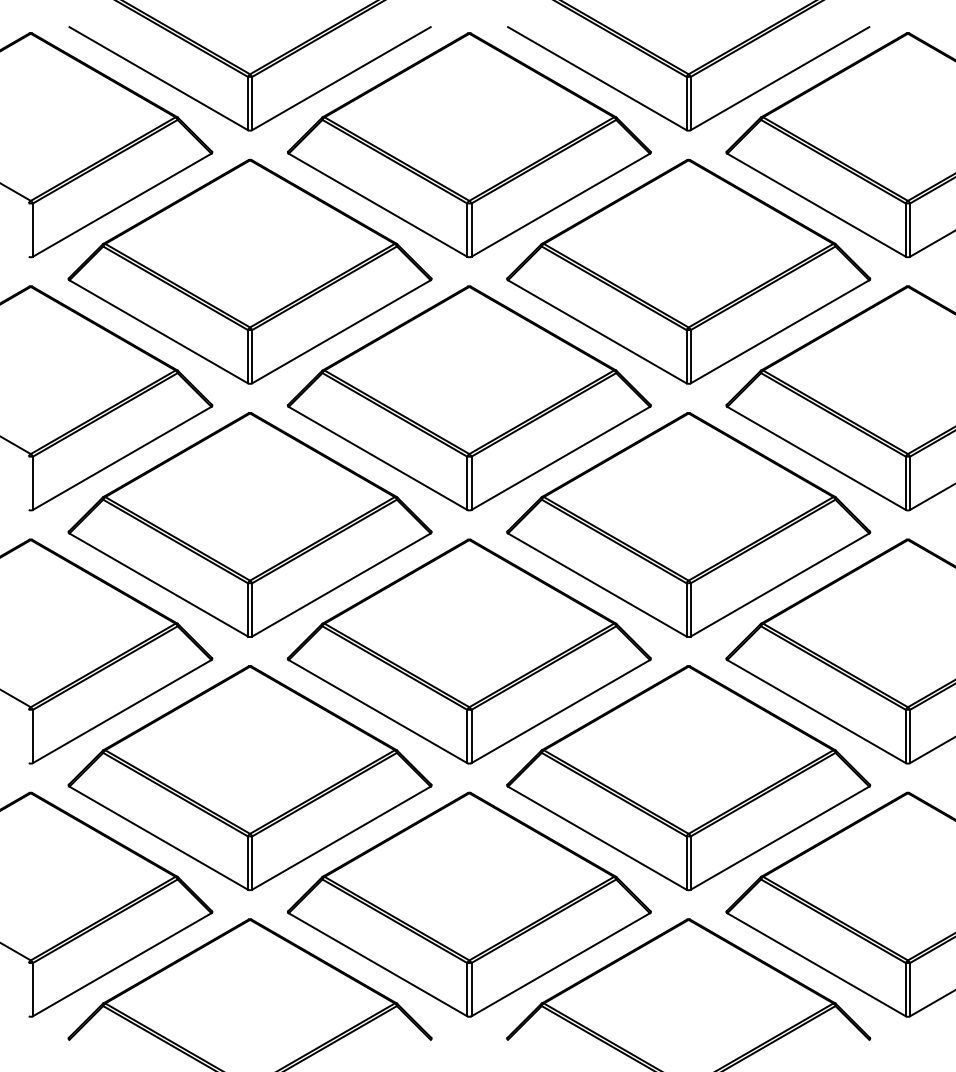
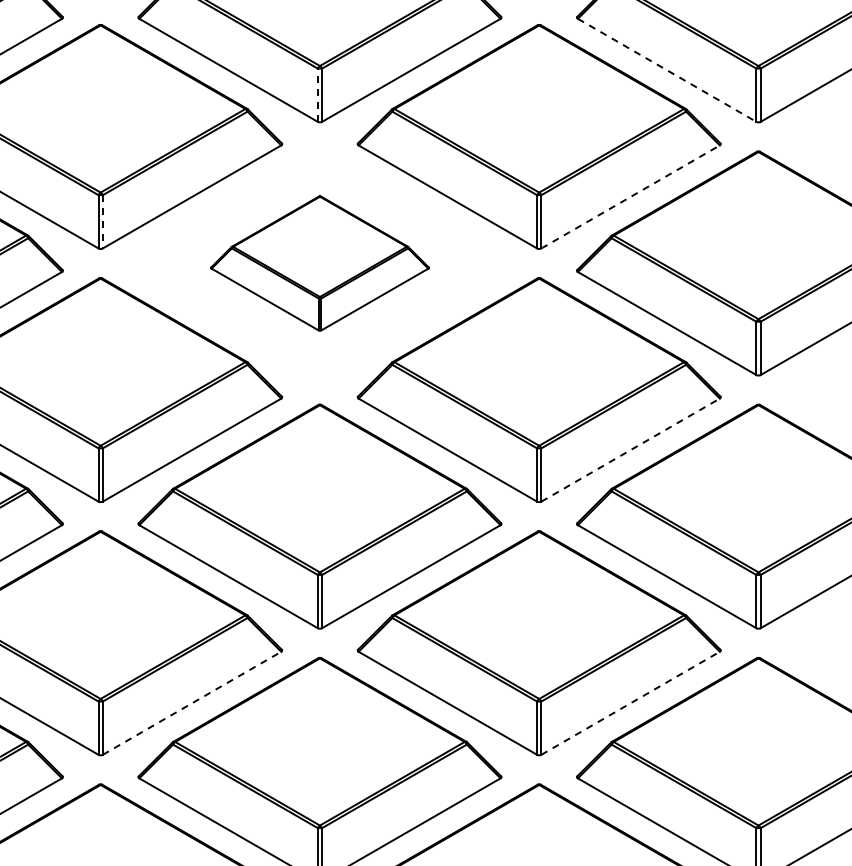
line: (817, 205) -> (668, 70), solid -> dashed
line: (467, 230) -> (318, 95), solid -> dashed
line: (780, 331) -> (631, 196), solid -> dashed
line: (252, 356) -> (103, 221), solid -> dashed
part: (469, 398) -> (320, 263), size x0.6
line: (780, 584) -> (631, 449), solid -> dashed
line: (341, 837) -> (192, 702), solid -> dashed
line: (780, 837) -> (631, 702), solid -> dashed

